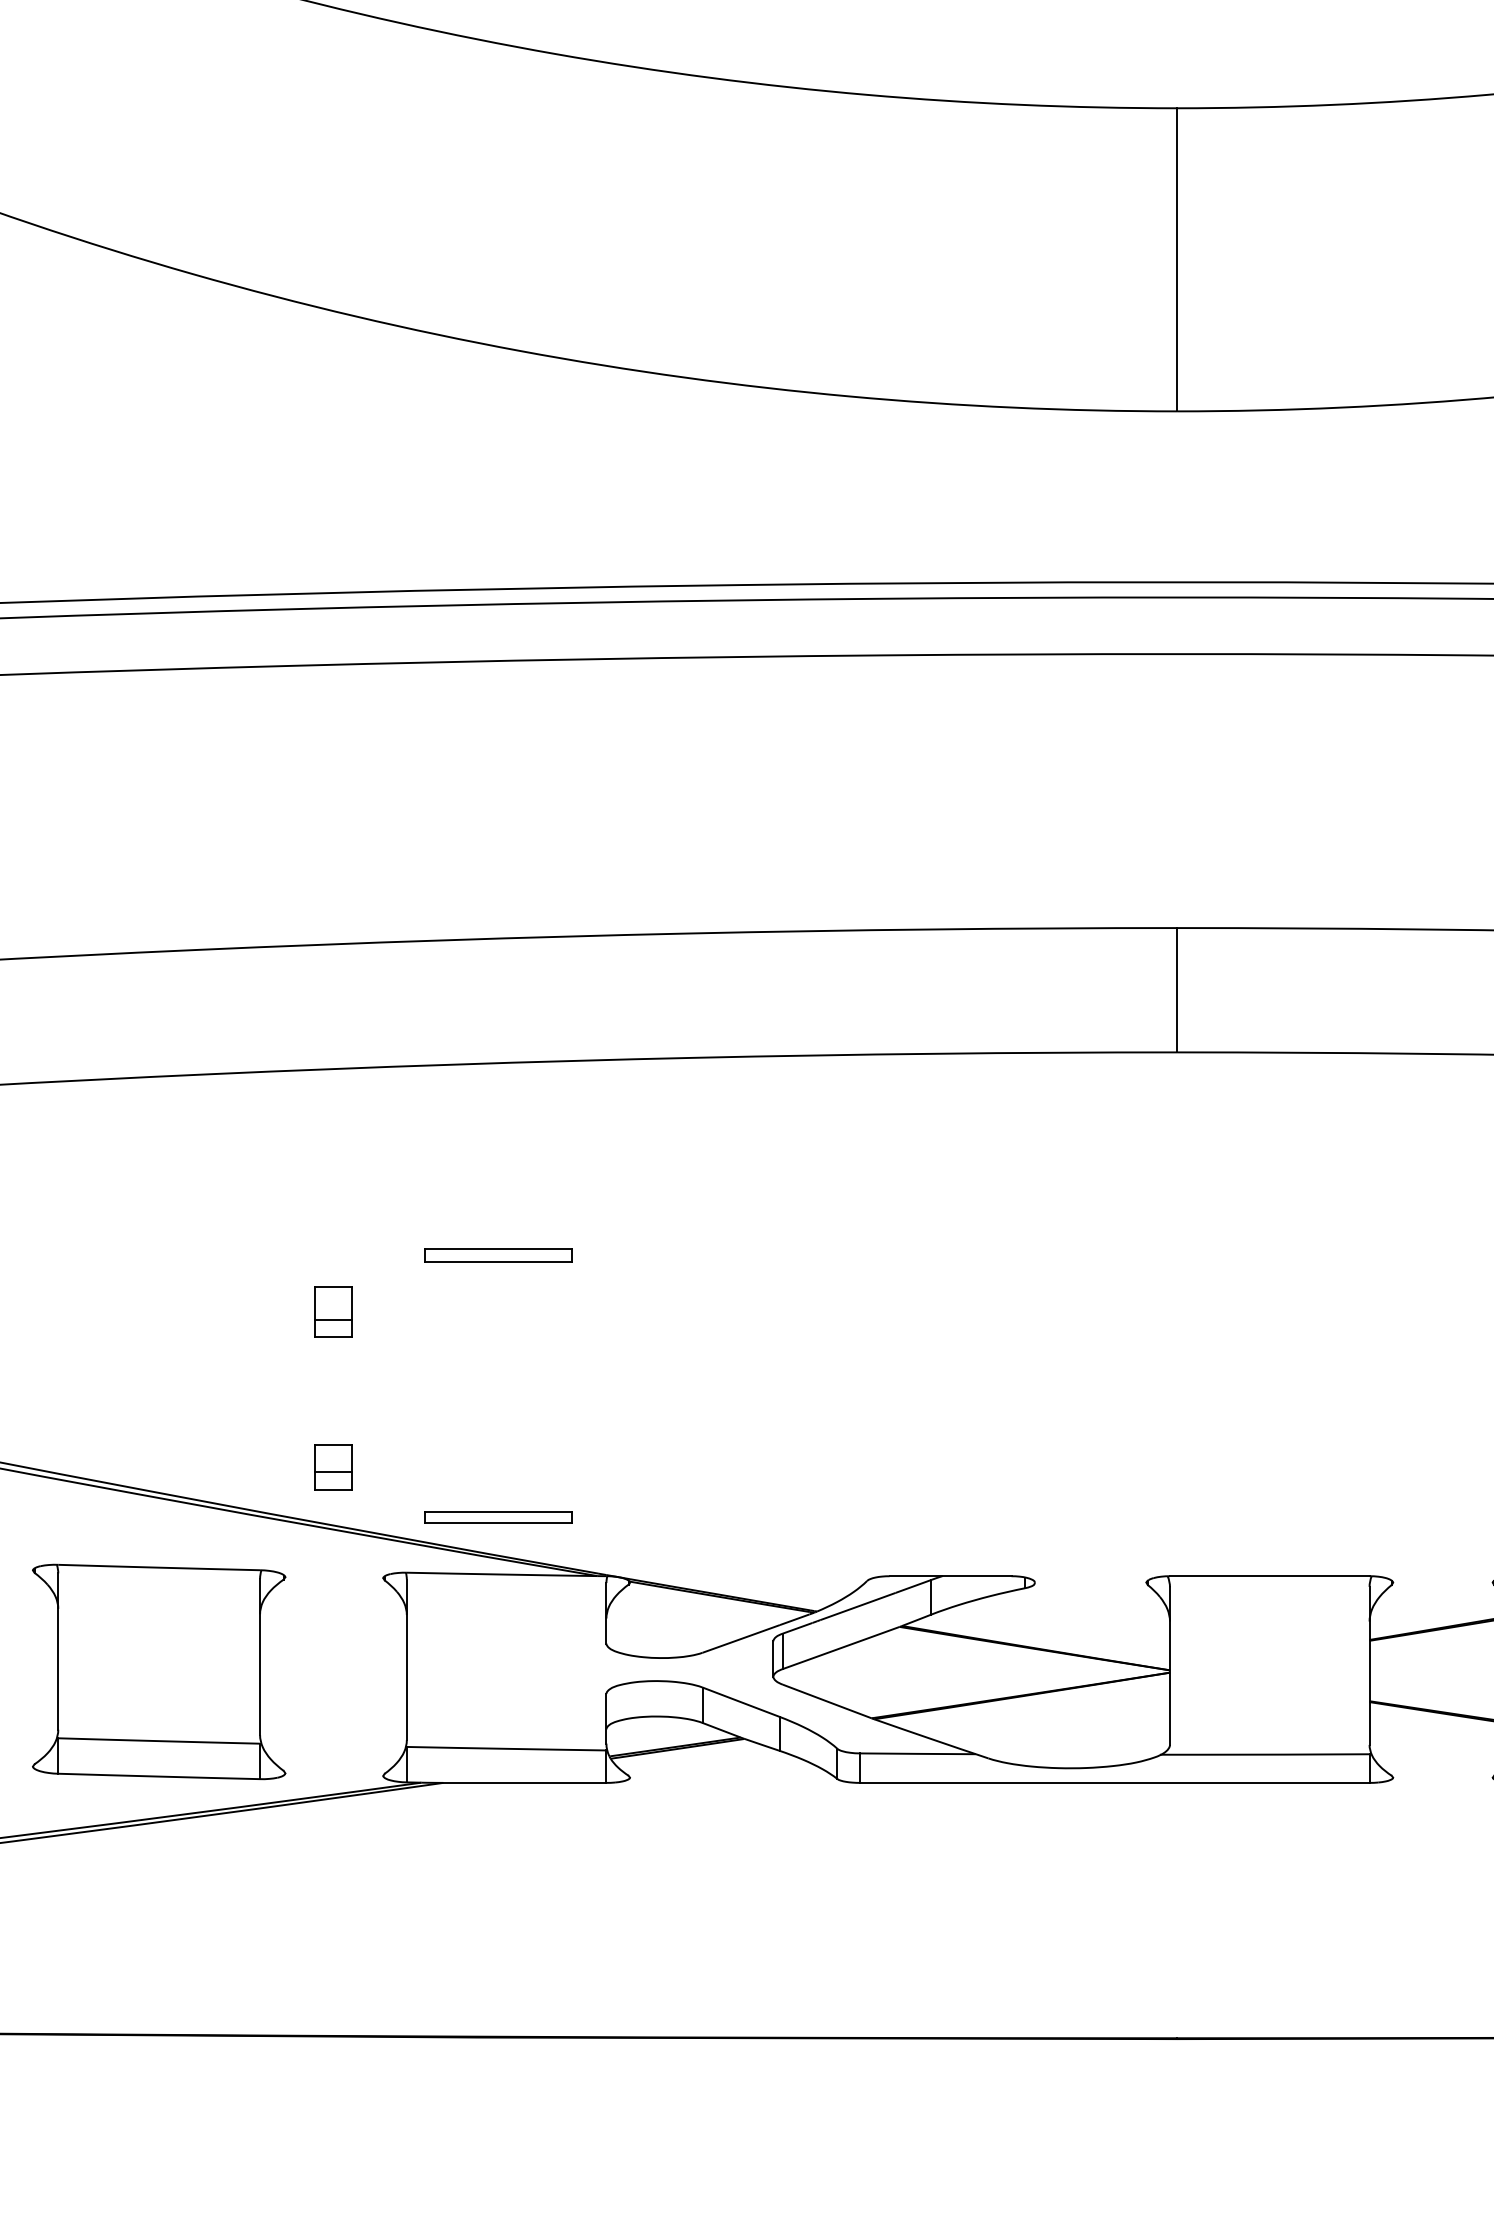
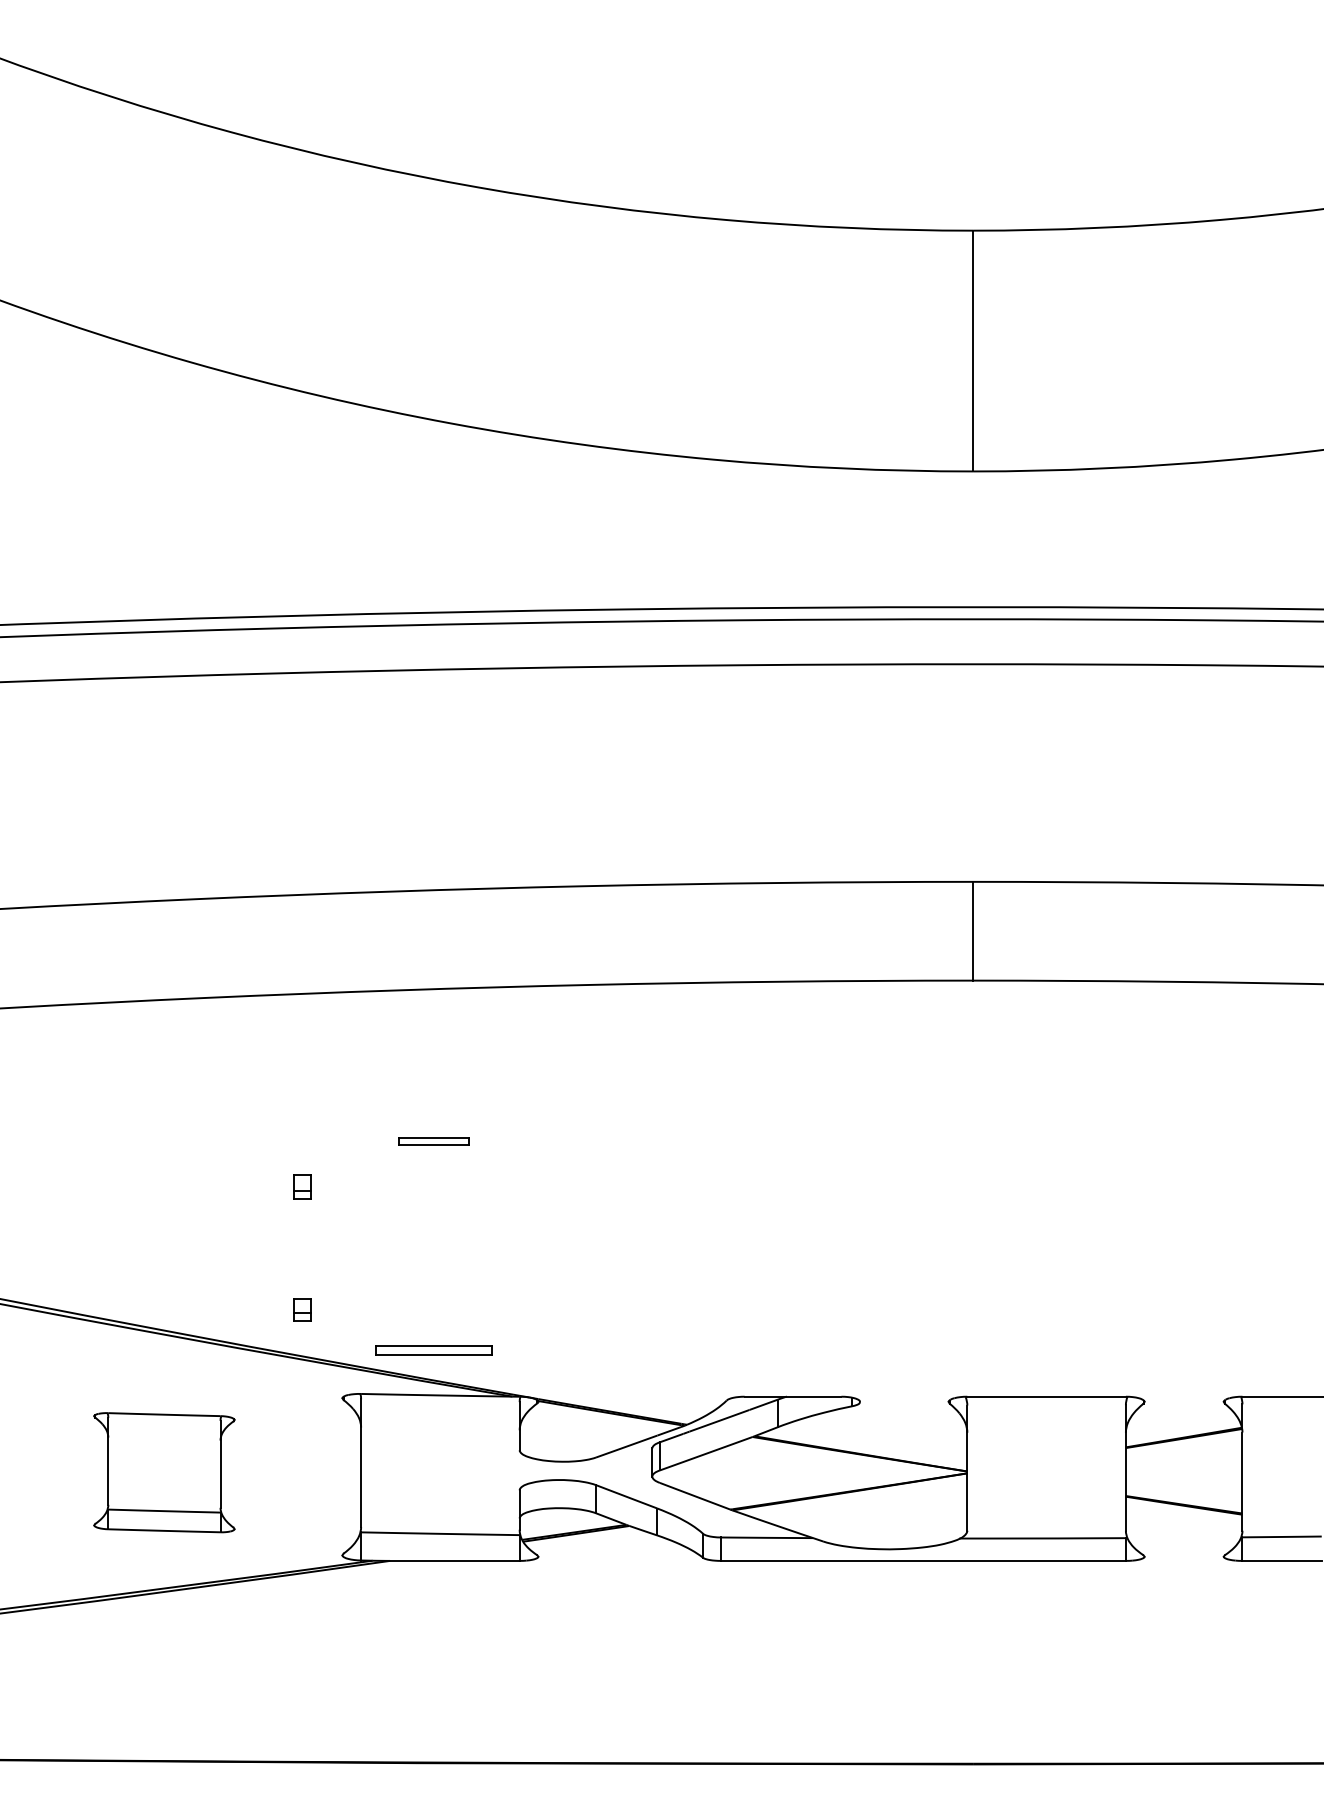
part: (497, 1254) -> (433, 1141), size x0.6
part: (333, 1311) -> (302, 1186), size x0.6
part: (333, 1466) -> (302, 1309), size x0.6
part: (159, 1671) -> (164, 1472), size x0.7

